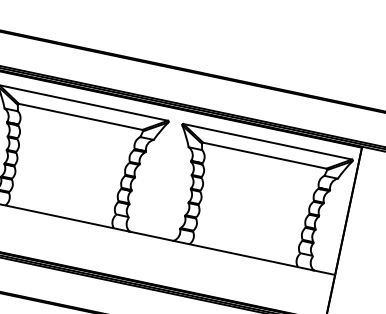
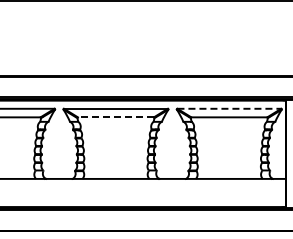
line: (79, 116) -> (115, 117), solid -> dashed
line: (268, 141) -> (229, 108), solid -> dashed

